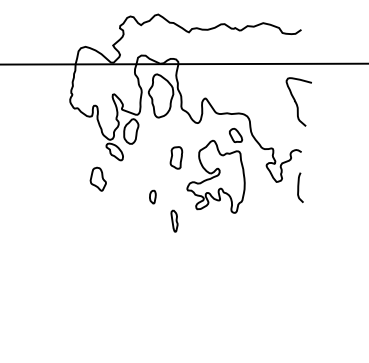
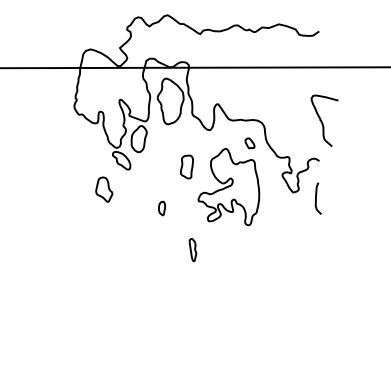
curve: (296, 102) -> (322, 121), moved
part: (235, 135) -> (249, 143), size x0.7
part: (174, 221) -> (192, 250), moved

